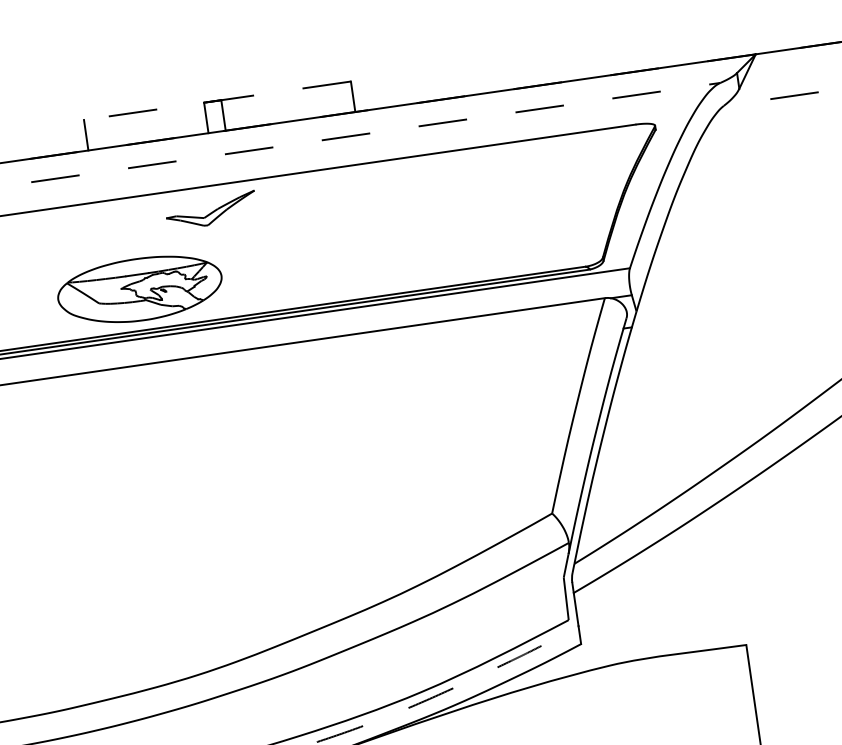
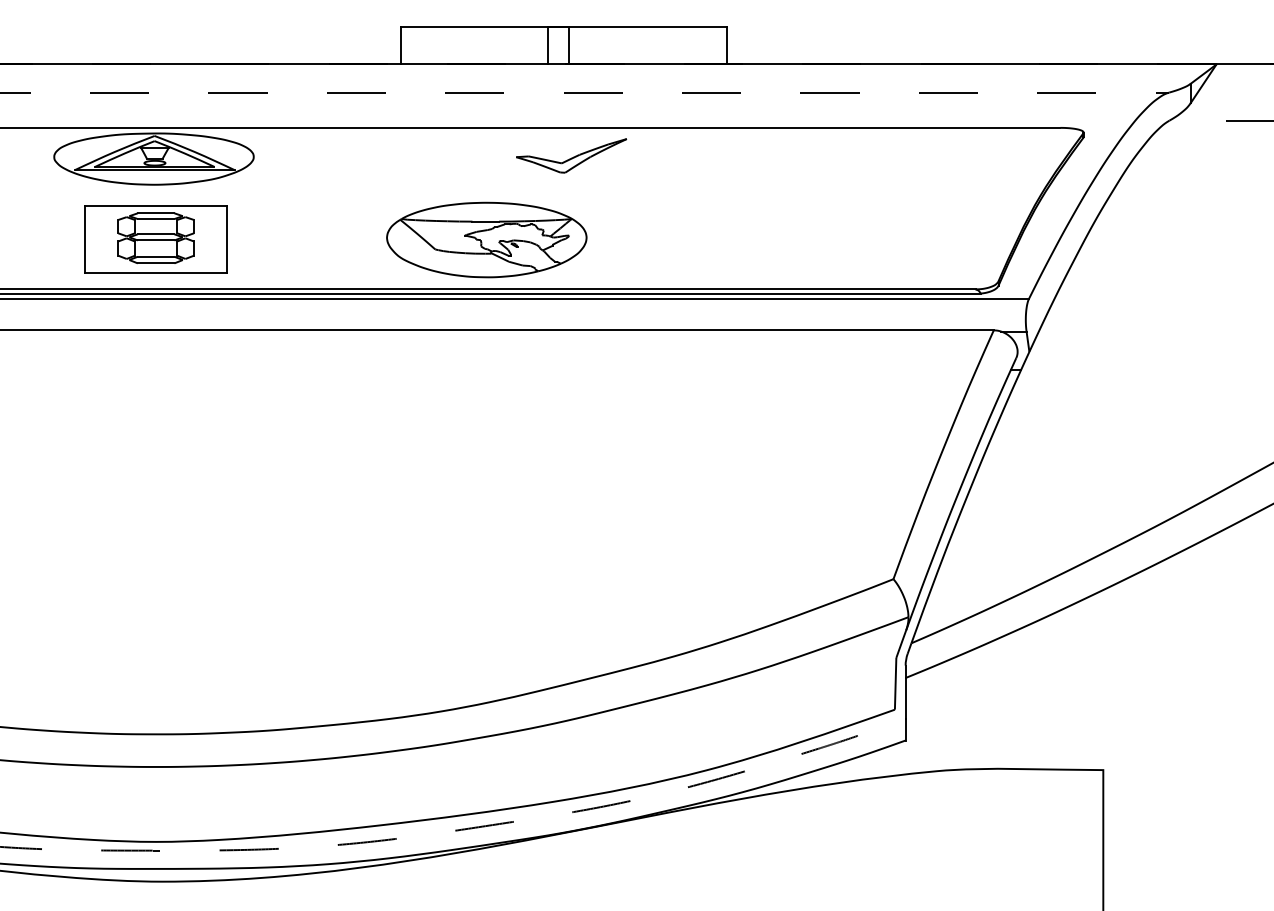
line: (217, 101) -> (563, 27), dashed -> solid
part: (211, 210) -> (571, 155), moved
part: (139, 289) -> (486, 239), moved

